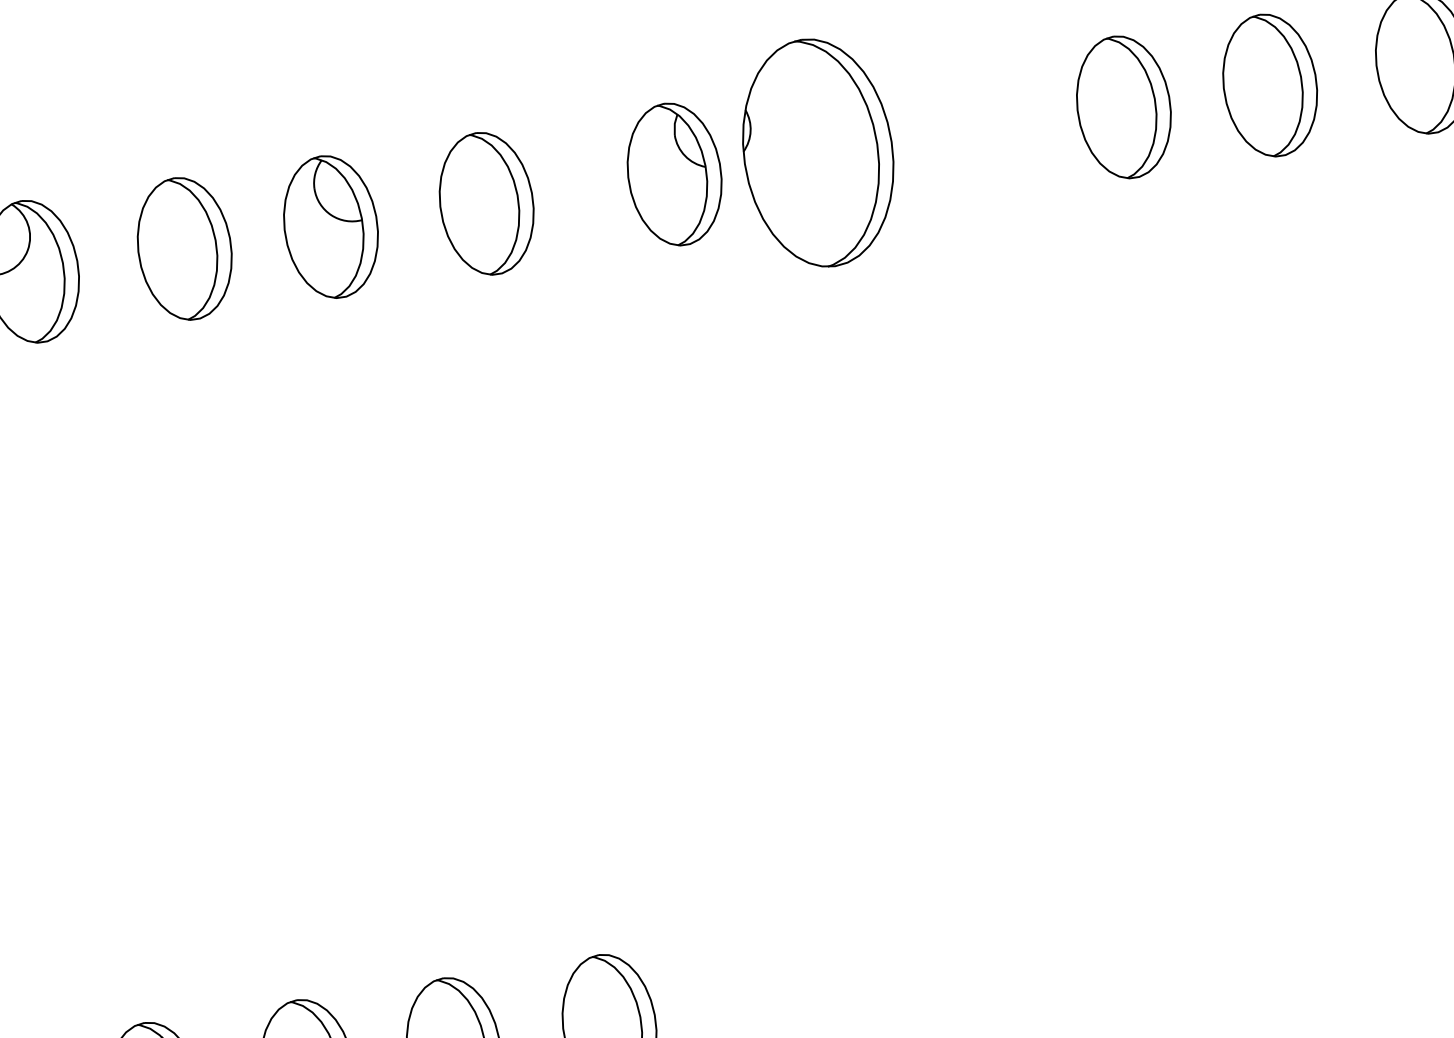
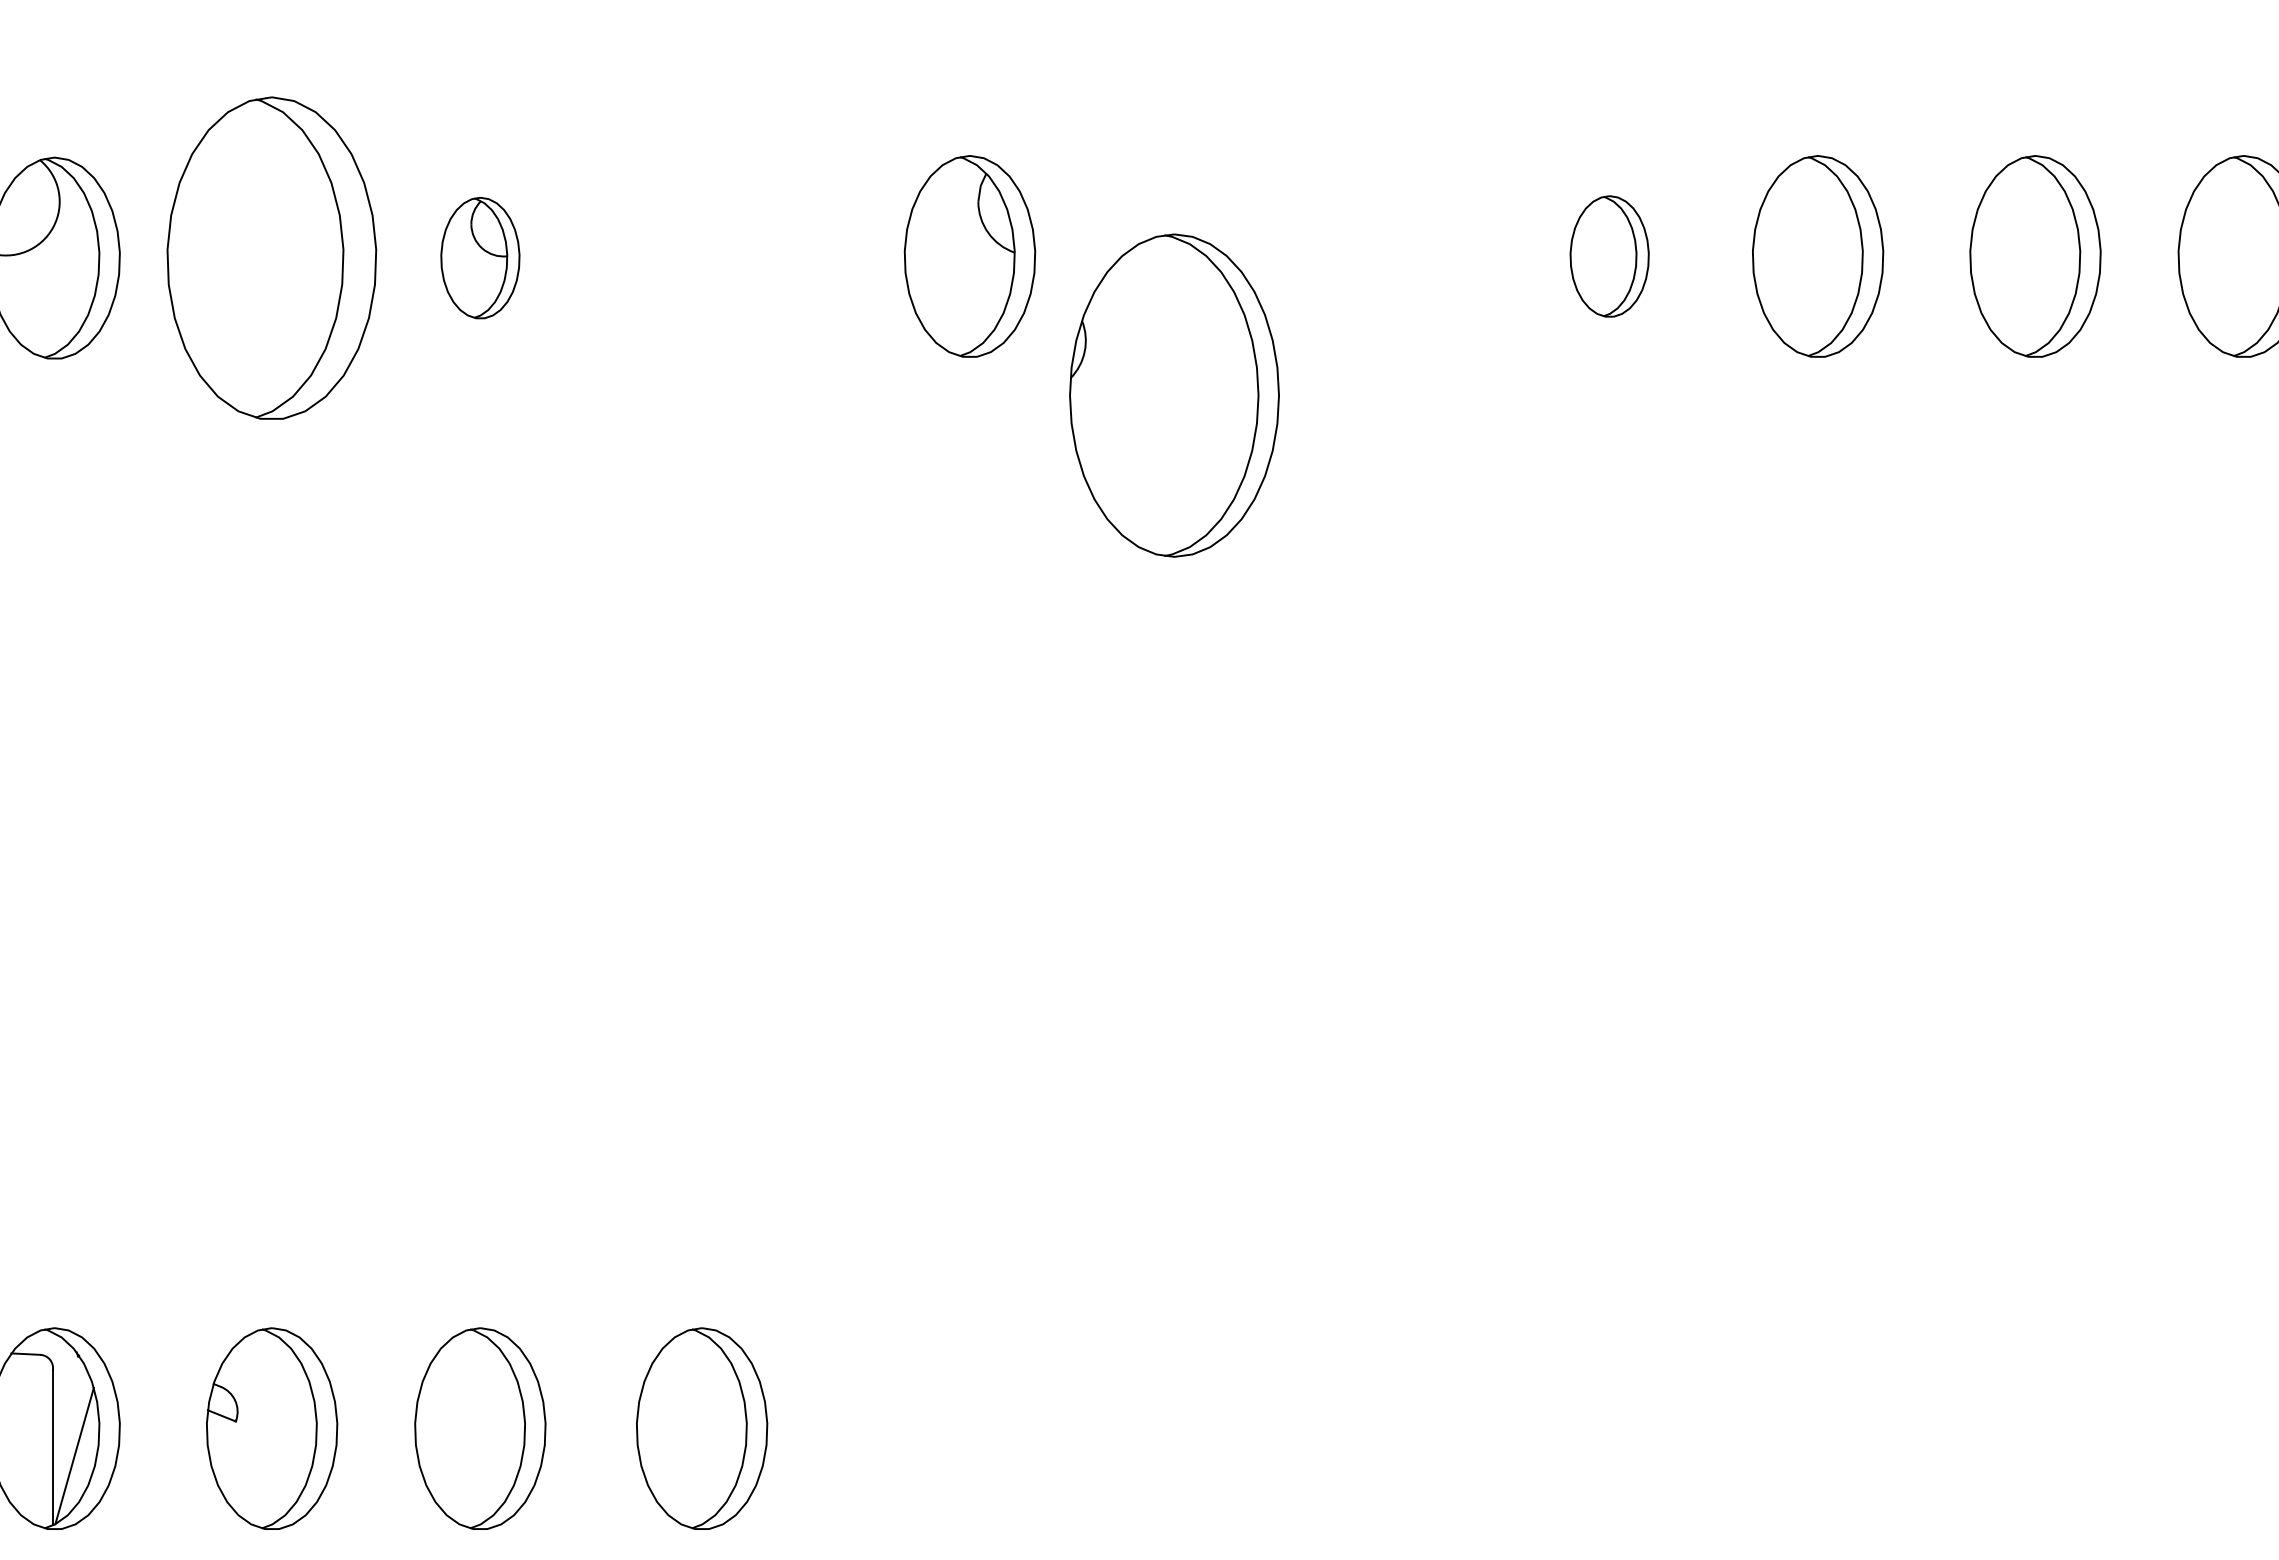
part: (1123, 107) -> (1609, 256), size x0.6
part: (818, 152) -> (1174, 395), moved
part: (486, 203) -> (702, 257), removed
part: (331, 226) -> (480, 257), size x0.6
part: (184, 248) -> (272, 257), size x1.6

